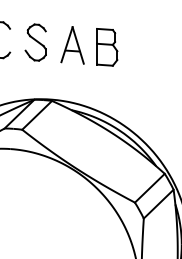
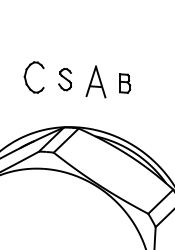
part: (35, 42) -> (64, 79), size x0.7
part: (106, 47) -> (124, 83), size x0.6

